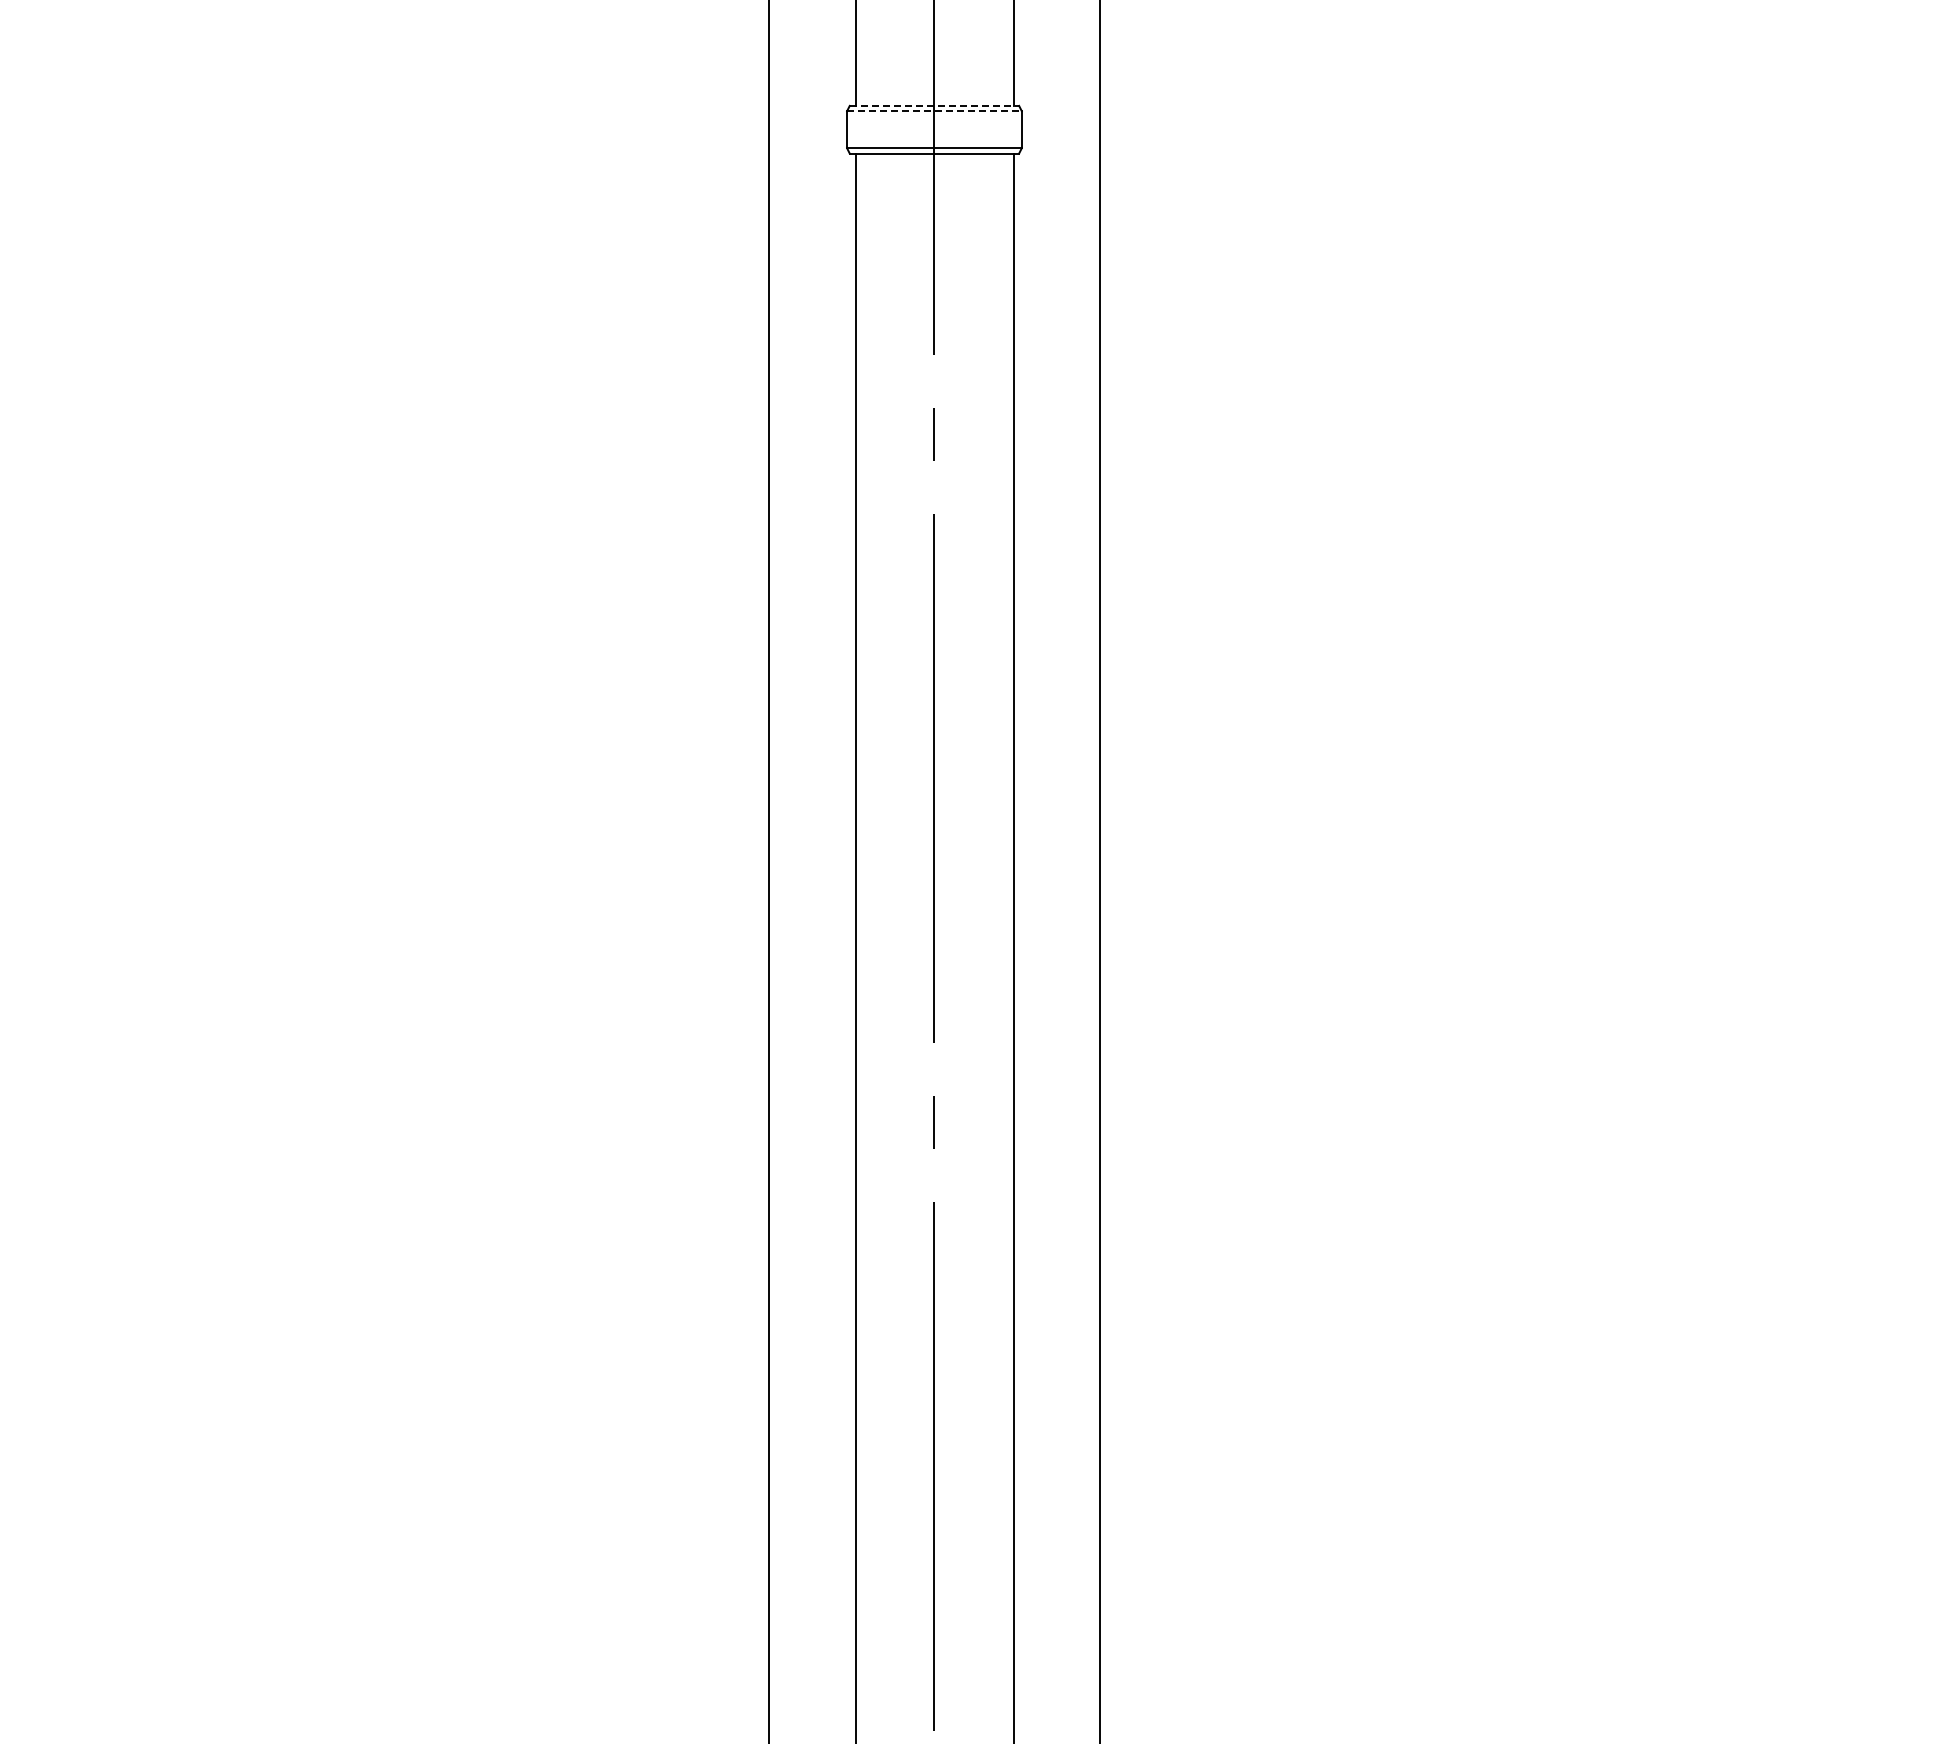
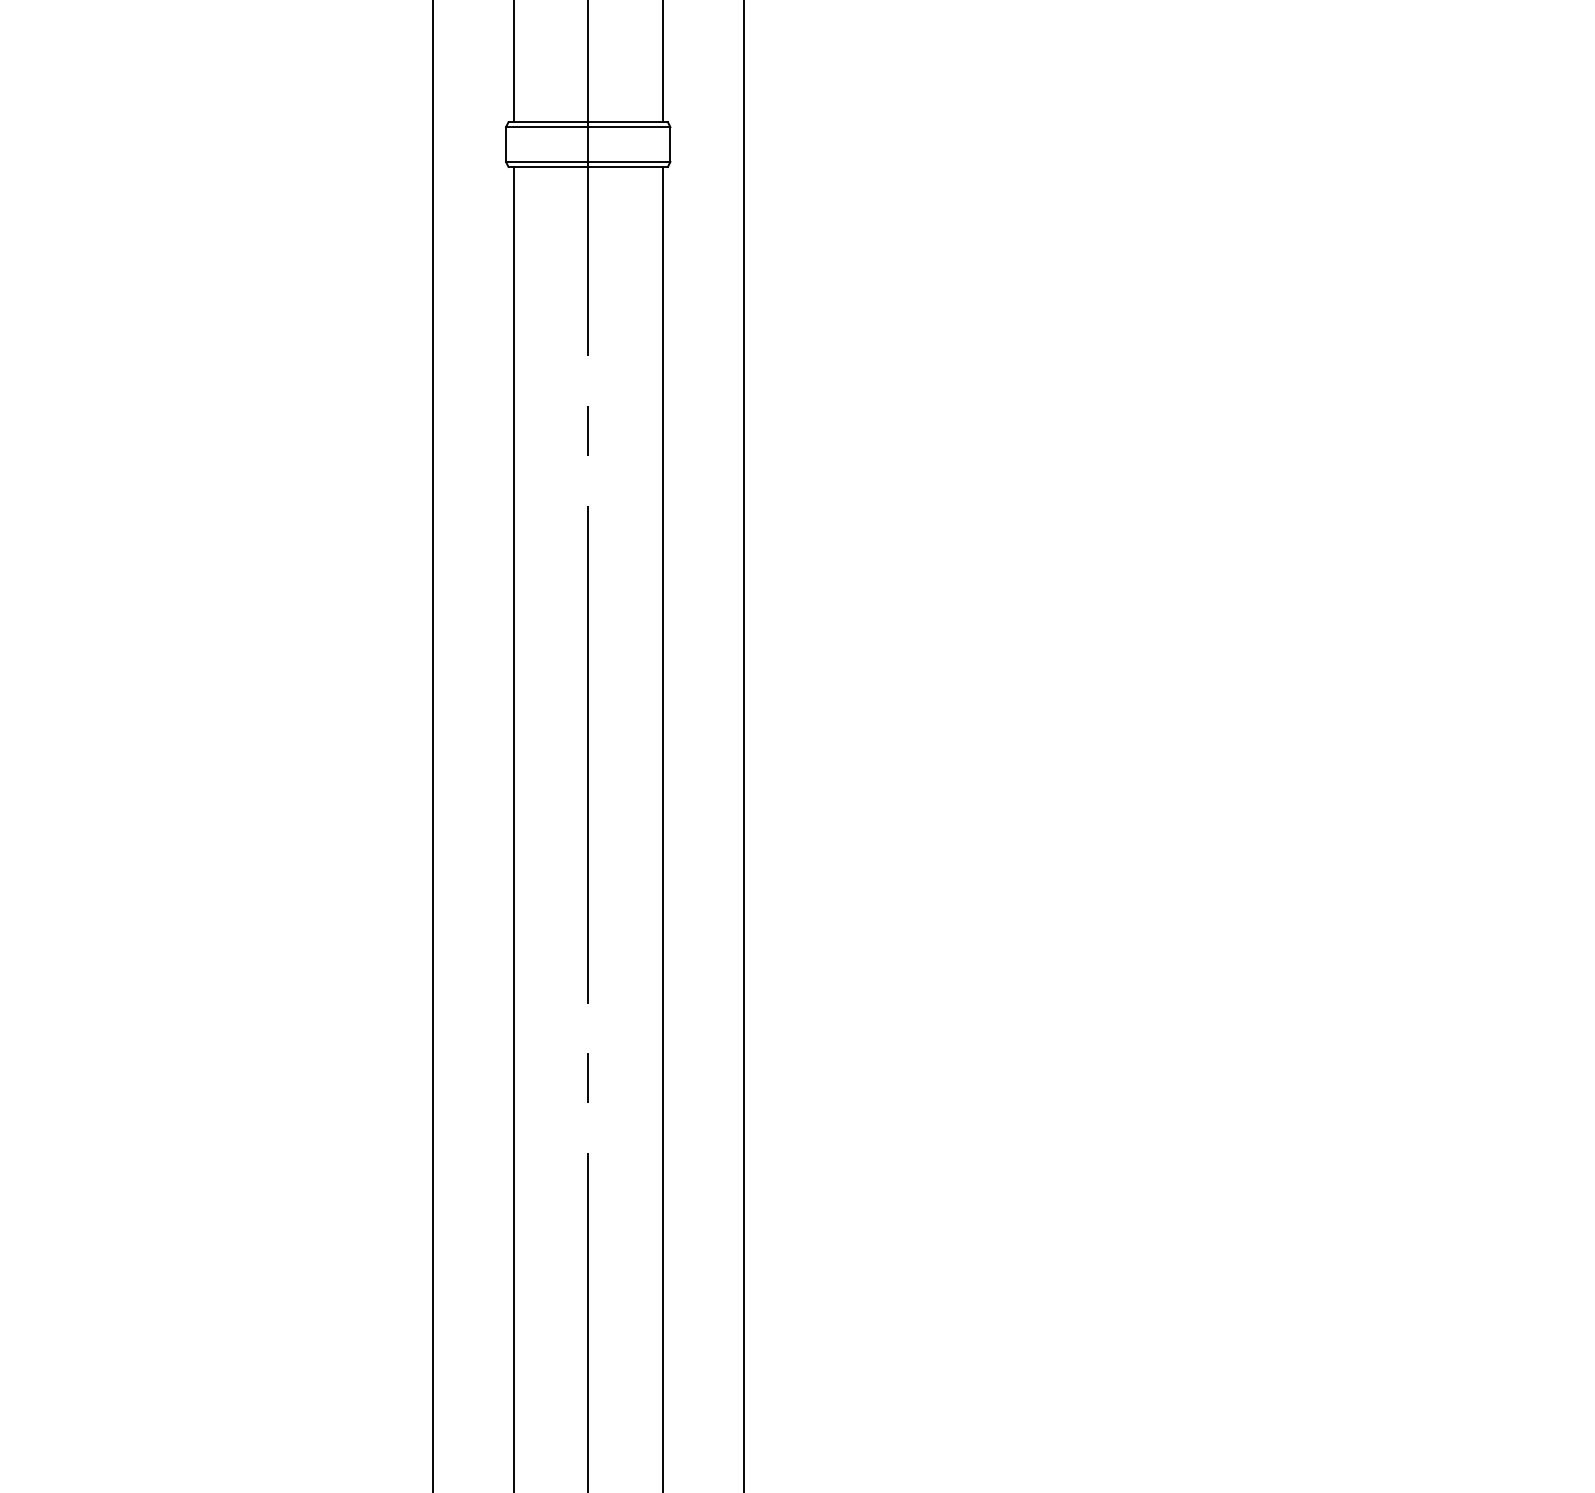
line: (934, 105) -> (588, 121), dashed -> solid
line: (934, 111) -> (588, 127), dashed -> solid

